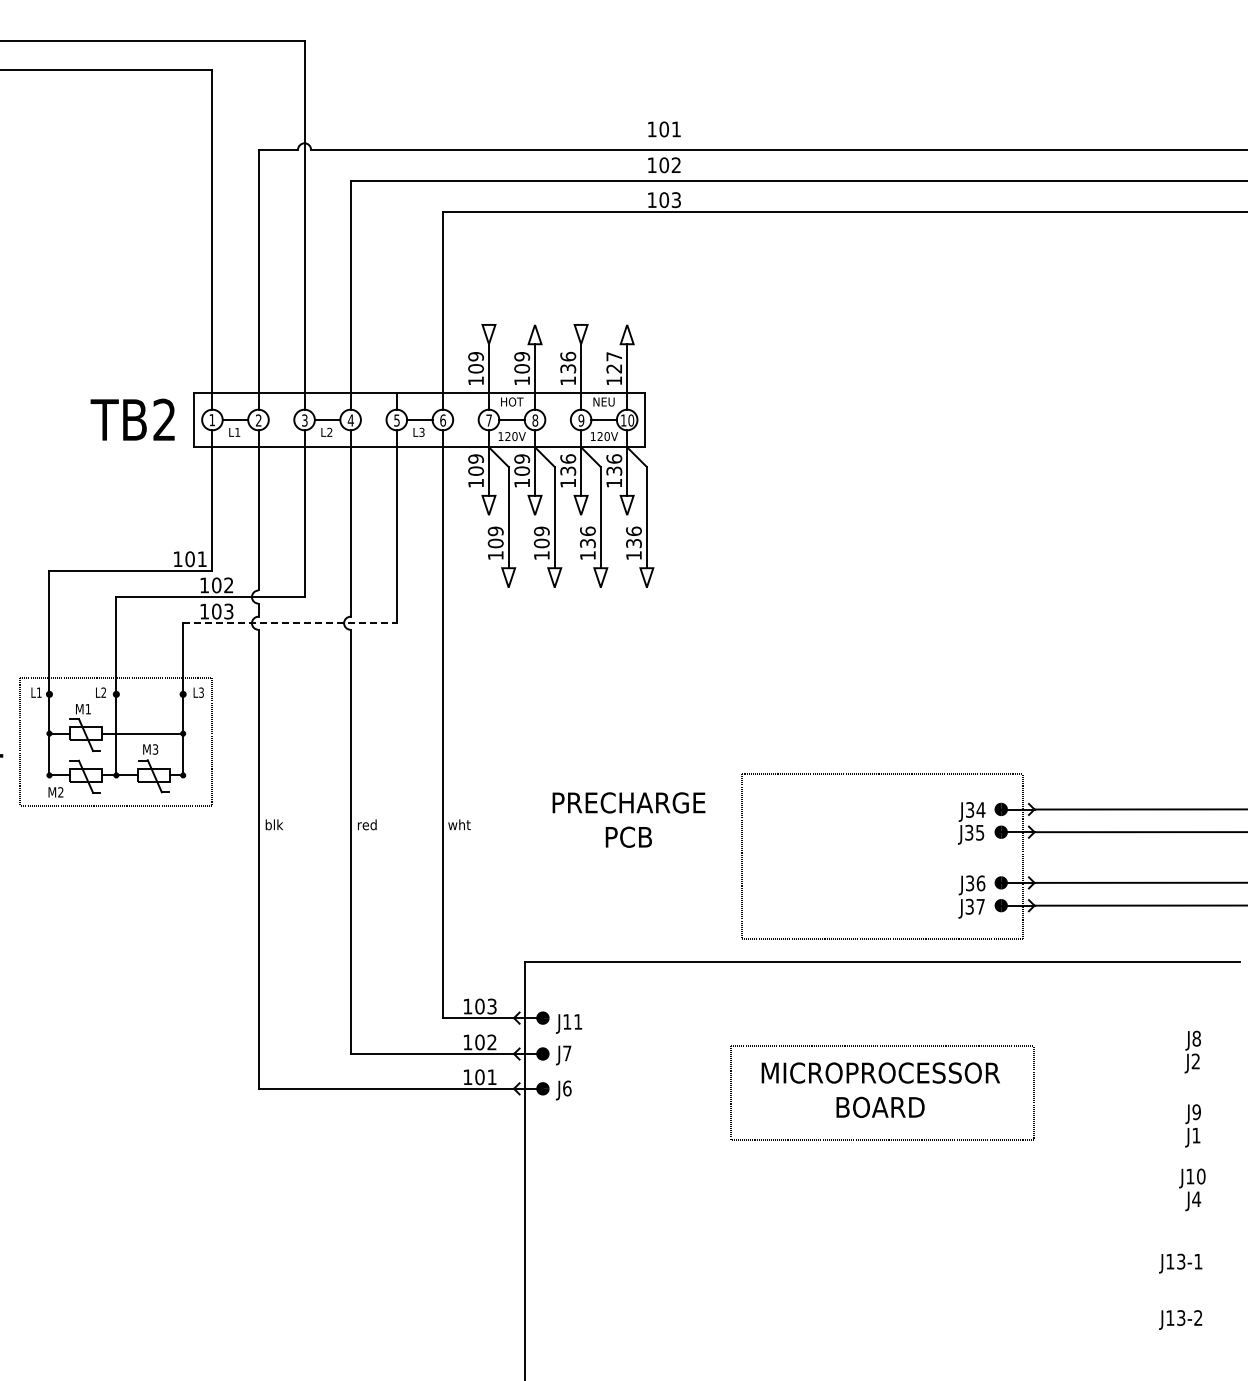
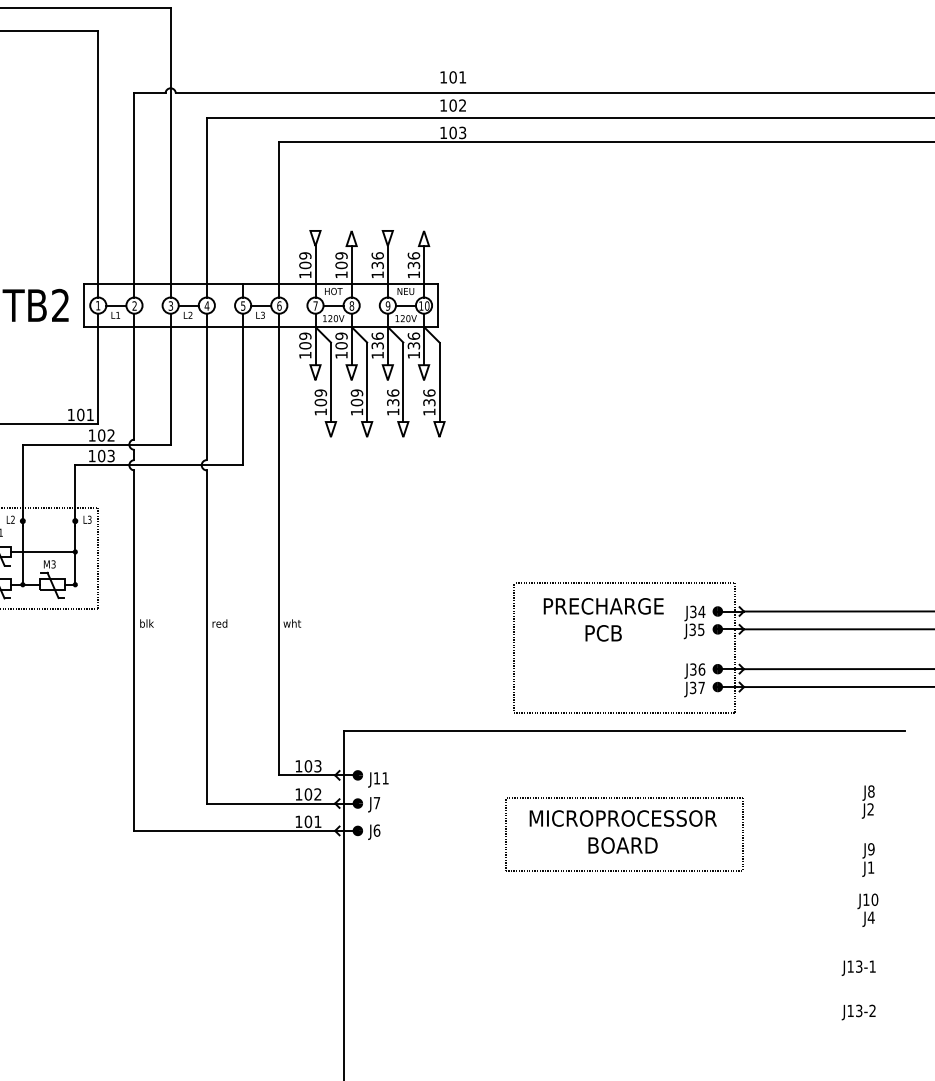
text: (614, 362) -> (414, 260), 127 -> 136
line: (289, 623) -> (158, 465), dashed -> solid
text: (628, 819) -> (603, 619), moved

